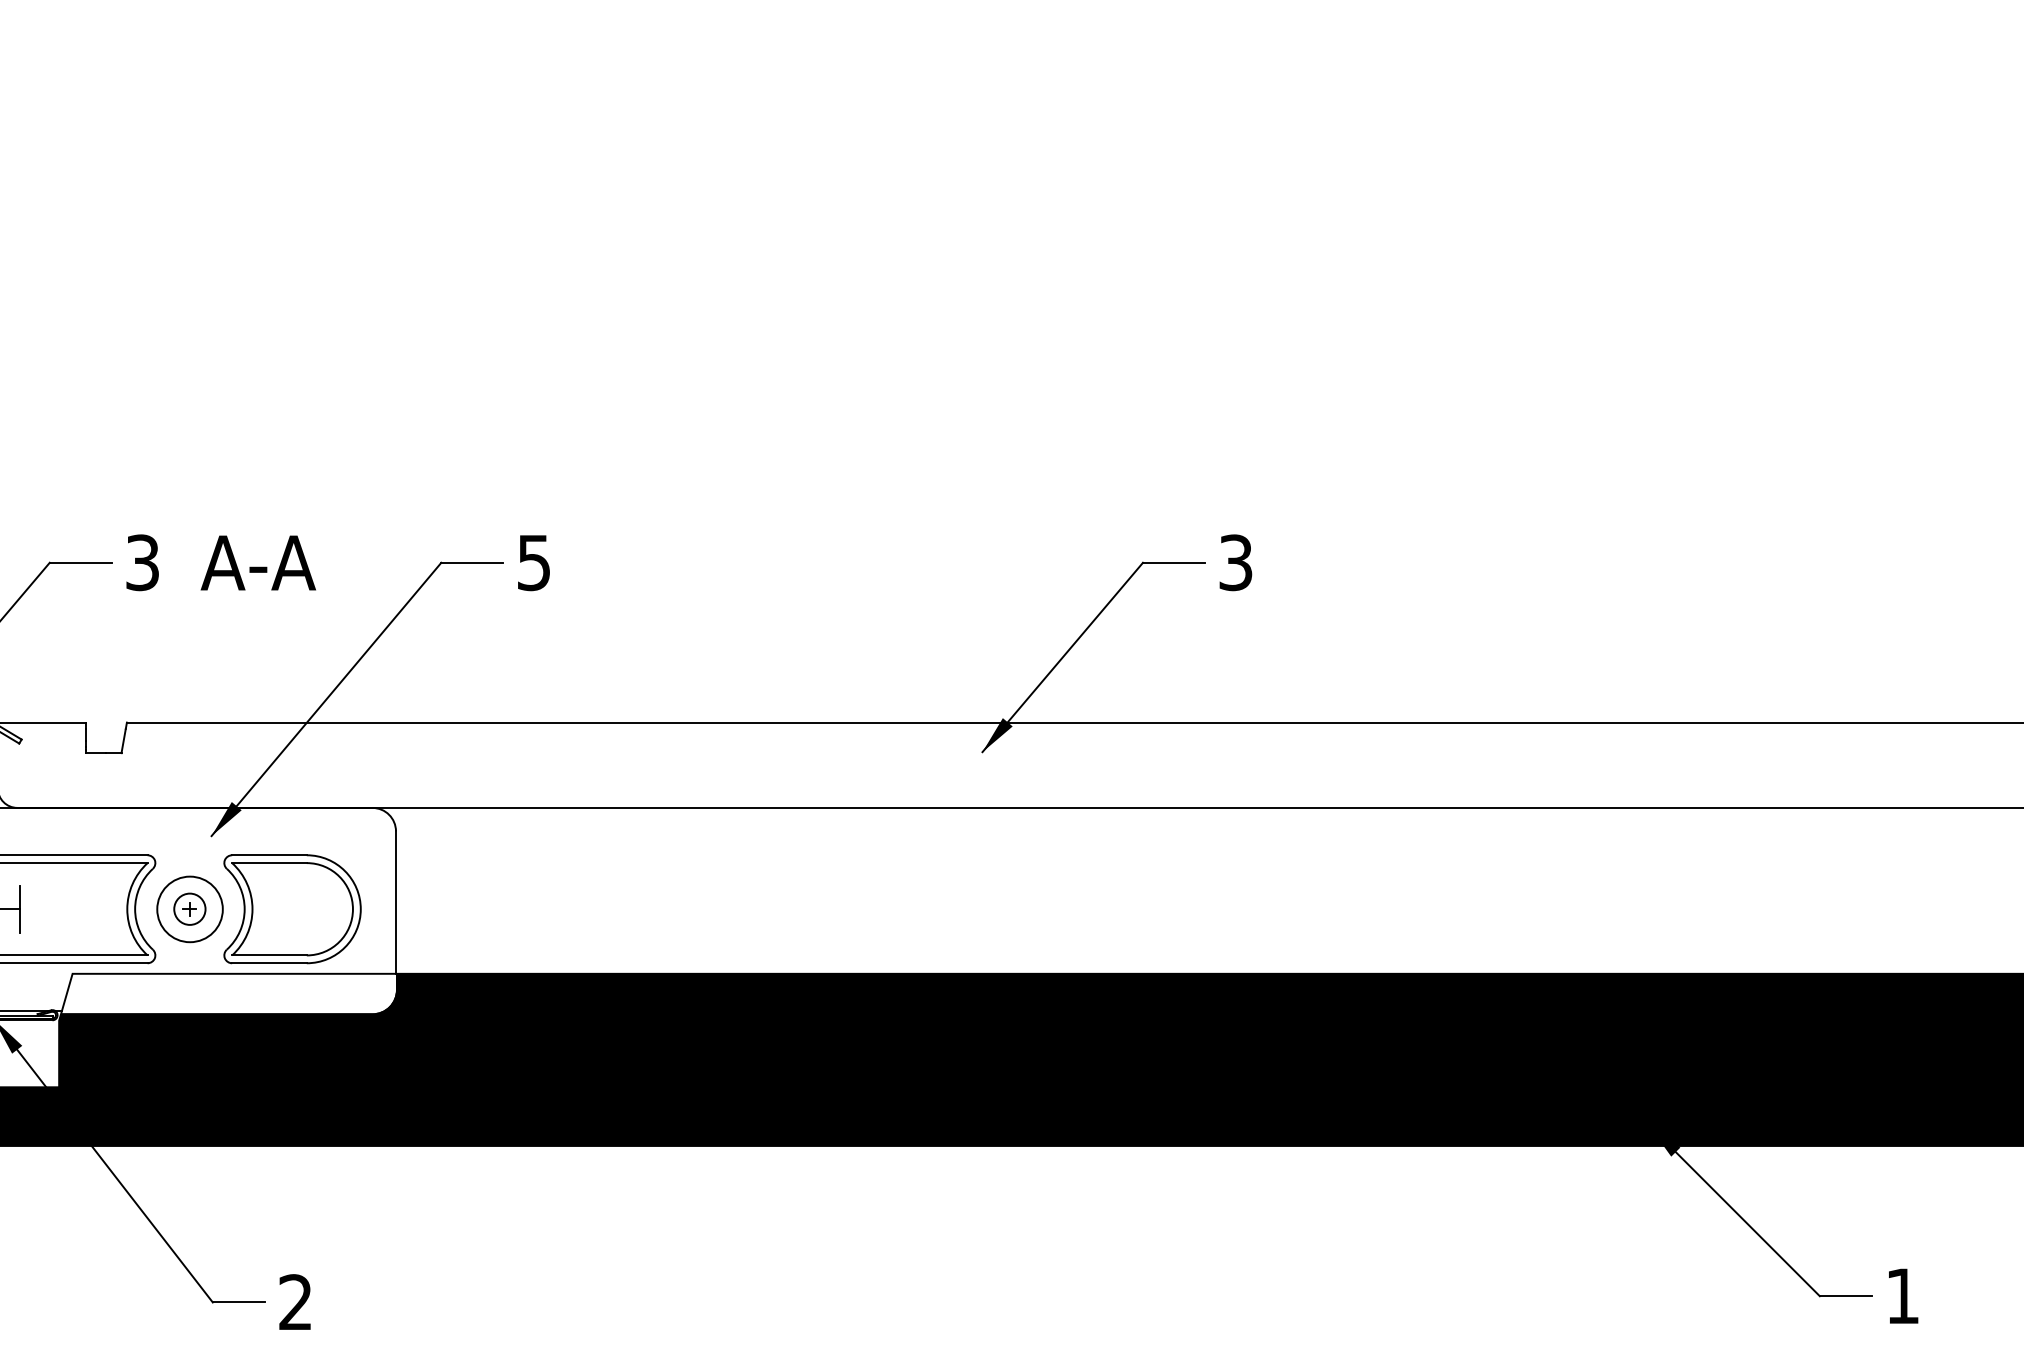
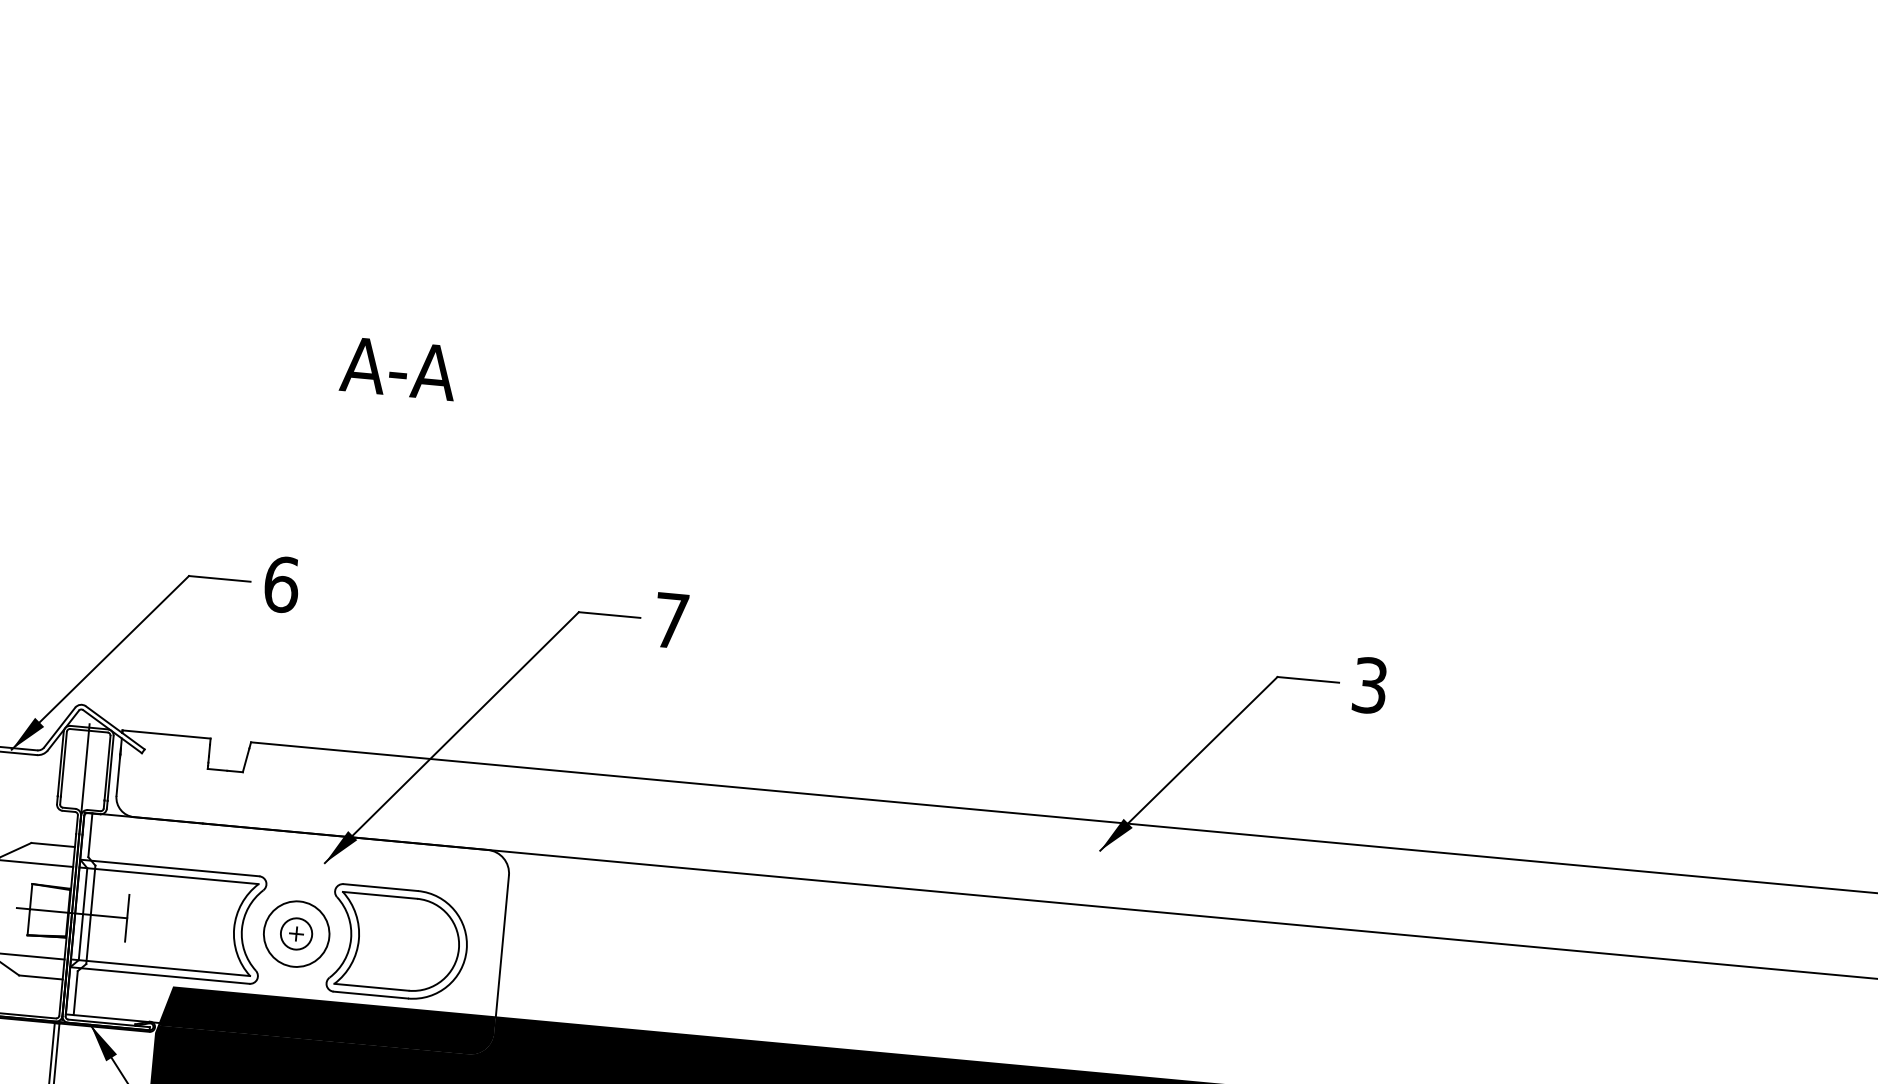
text: (143, 562) -> (282, 584), 3 -> 6
text: (257, 562) -> (397, 368), moved
text: (533, 563) -> (670, 621), 5 -> 7
fill: (228, 993) -> (327, 1021), added

